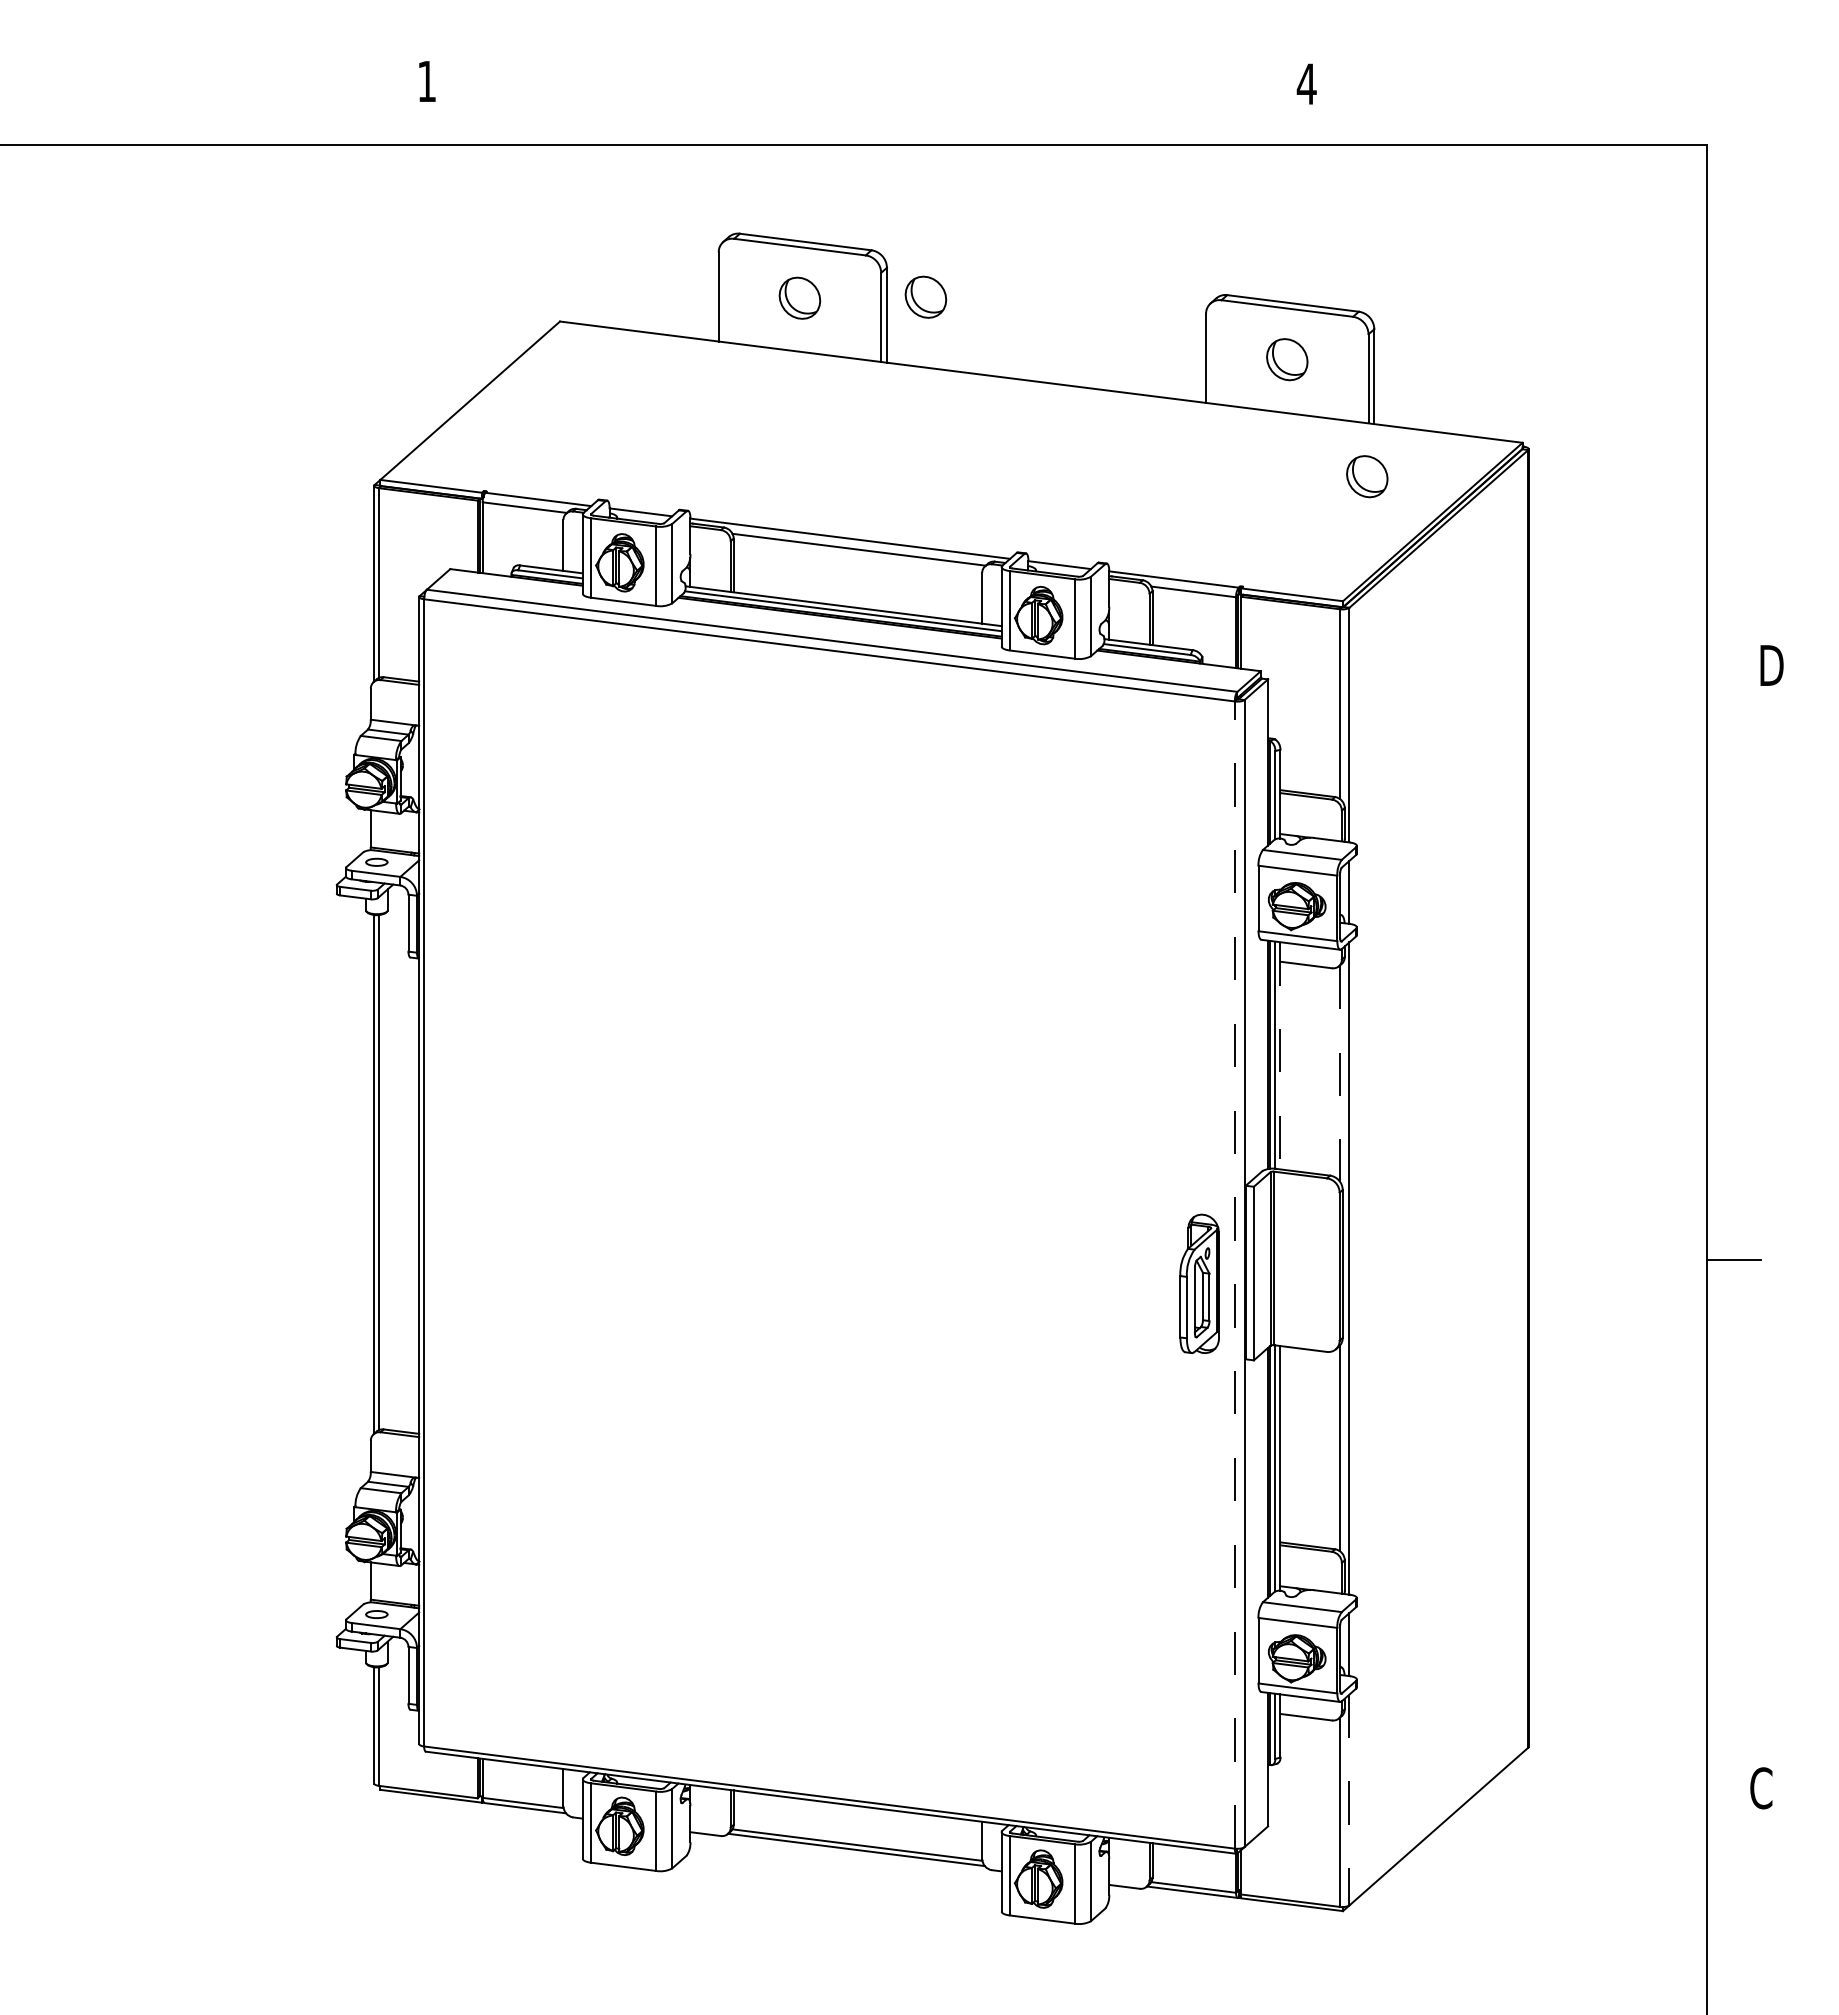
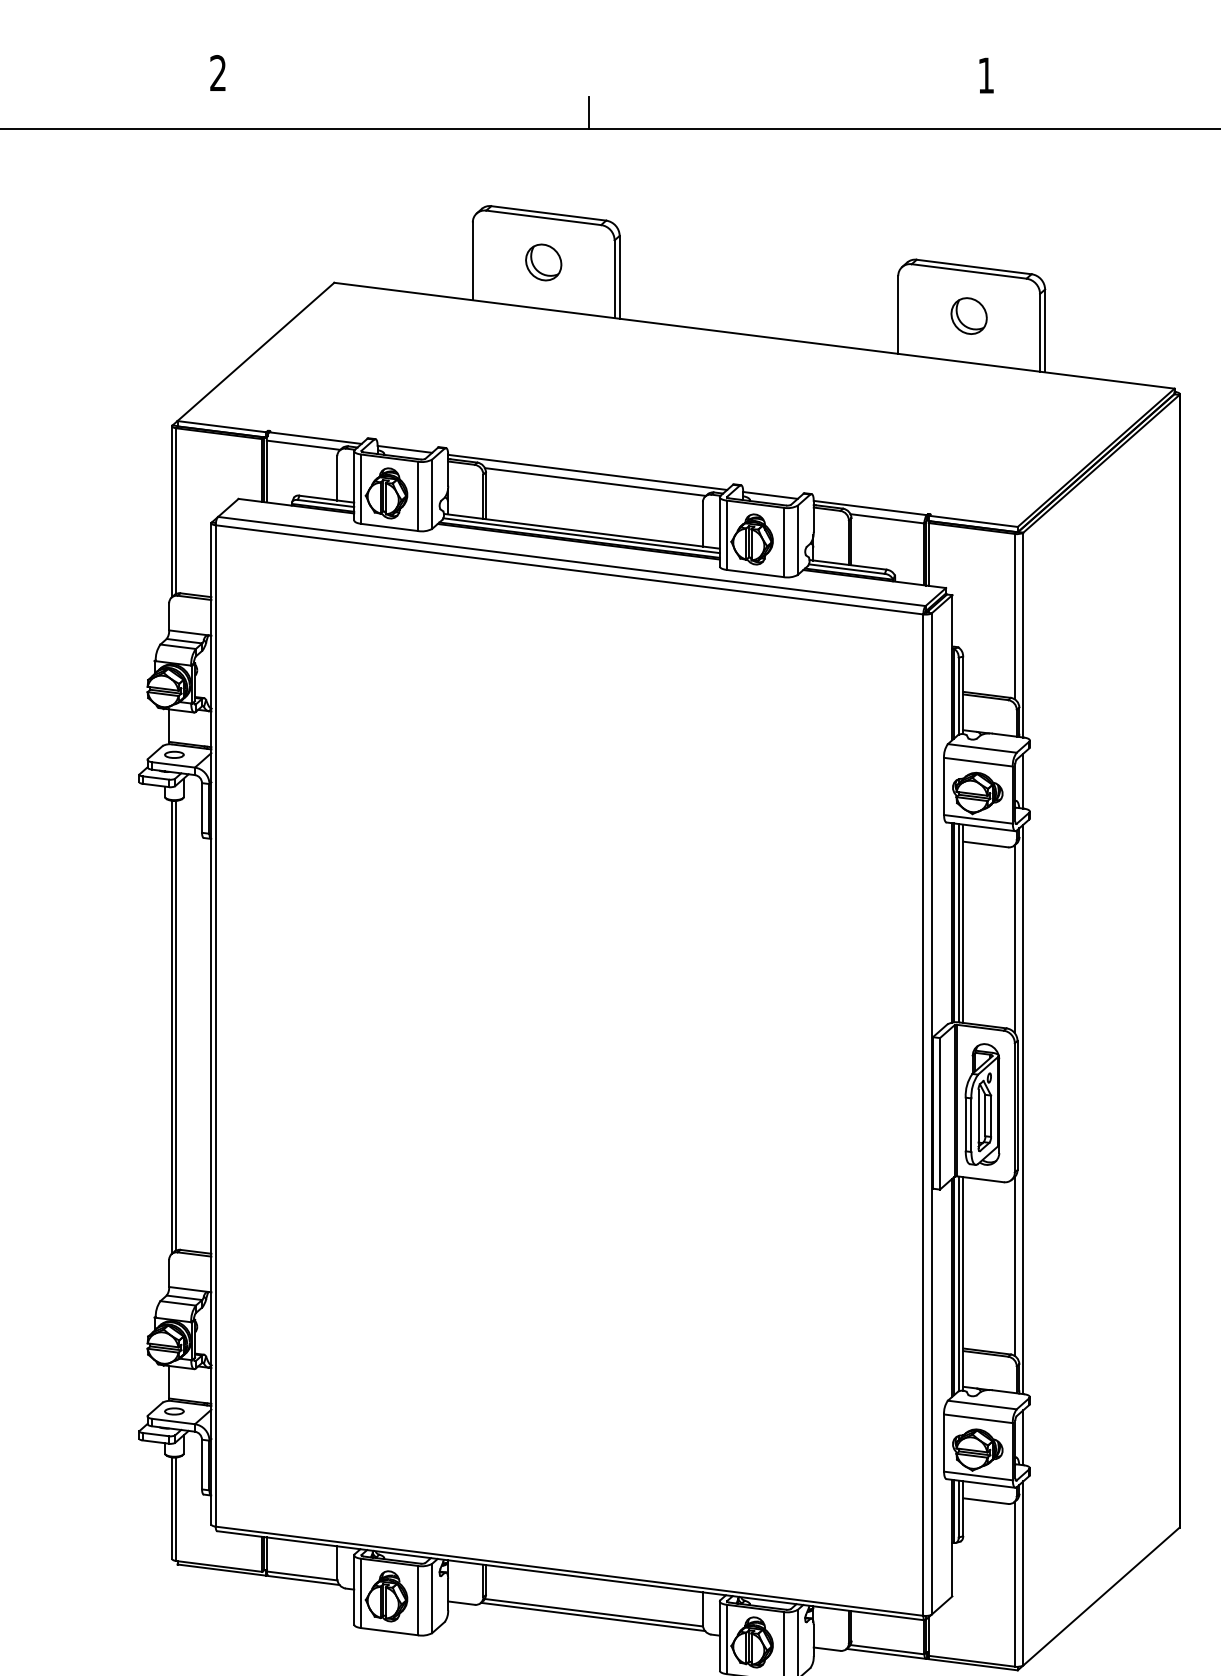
text: (426, 80) -> (217, 72), 1 -> 2
text: (1306, 83) -> (985, 75), 4 -> 1
line: (852, 126) -> (589, 112), added
part: (925, 296) -> (653, 260), removed
part: (1367, 476) -> (1039, 418), removed
line: (1280, 1055) -> (963, 923), dashed -> solid
line: (1339, 1073) -> (1014, 939), dashed -> solid
line: (1234, 1275) -> (923, 1115), dashed -> solid
part: (1199, 1283) -> (982, 1104), moved
line: (1349, 1800) -> (1023, 1573), dashed -> solid

